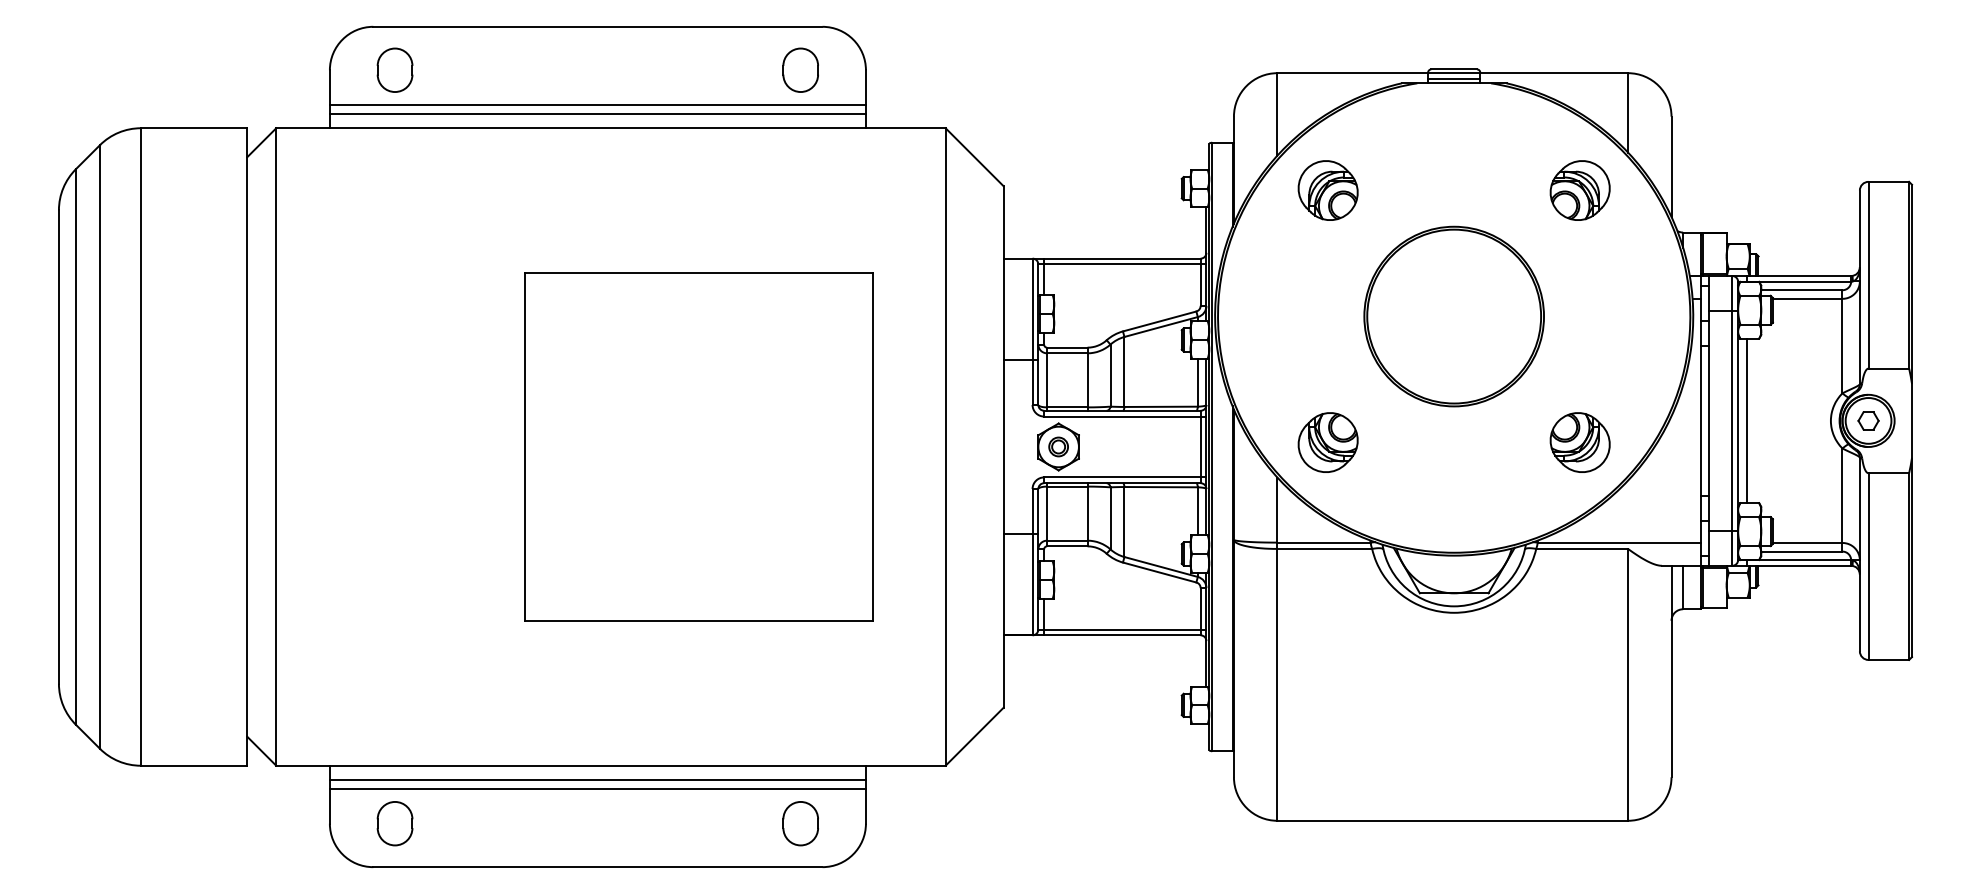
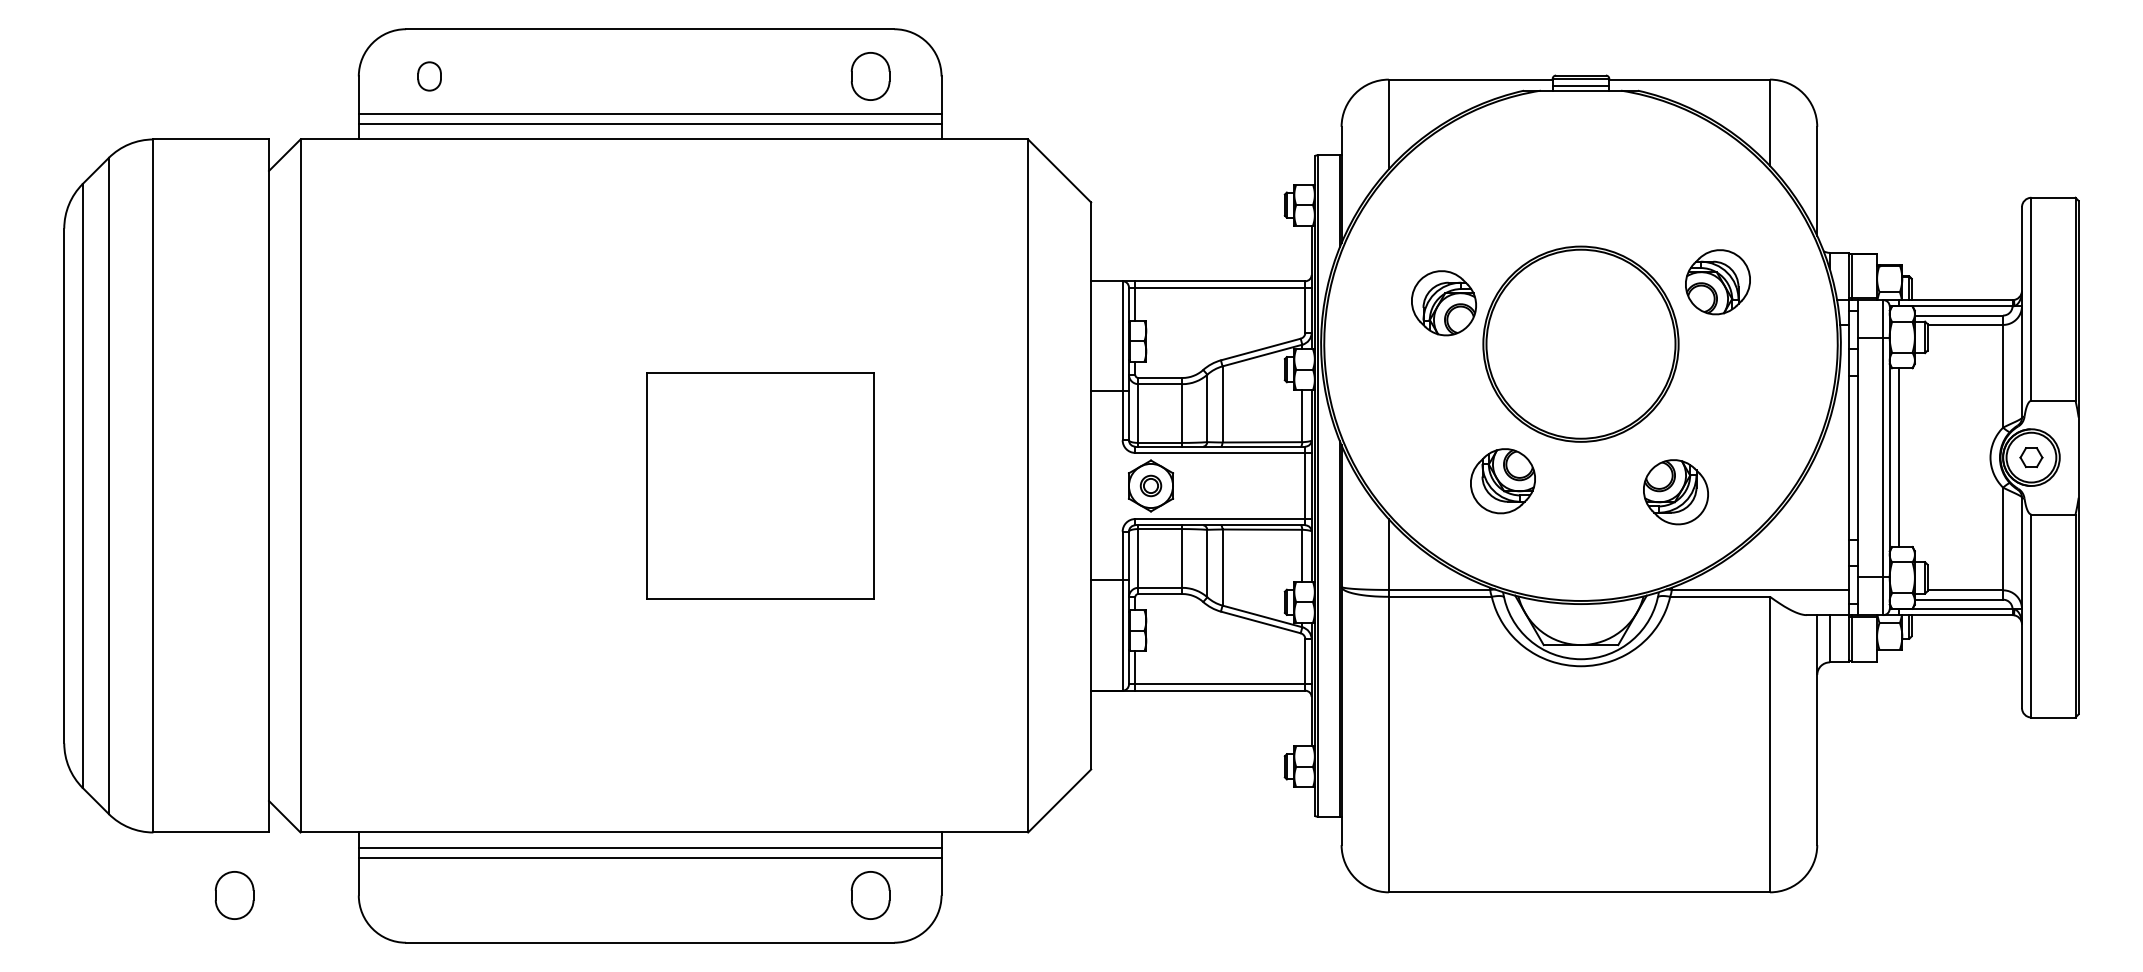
part: (394, 70) -> (429, 76), size x0.6
part: (1327, 190) -> (1443, 303), moved
part: (1579, 190) -> (1717, 282), moved
part: (1327, 442) -> (1502, 481), moved
part: (1579, 442) -> (1675, 492), moved
part: (698, 446) -> (759, 485), size x0.6
part: (394, 823) -> (234, 895), moved

